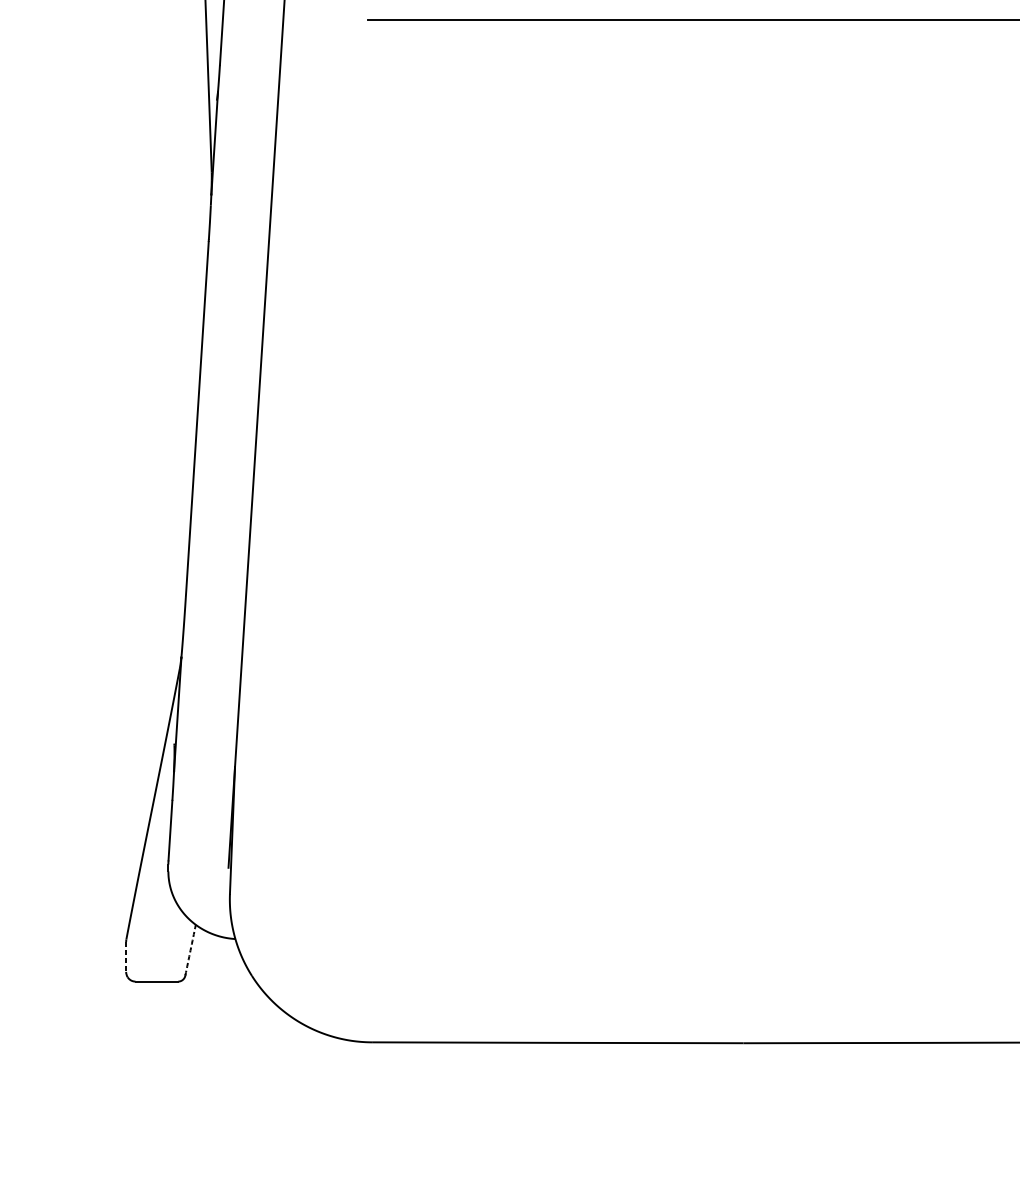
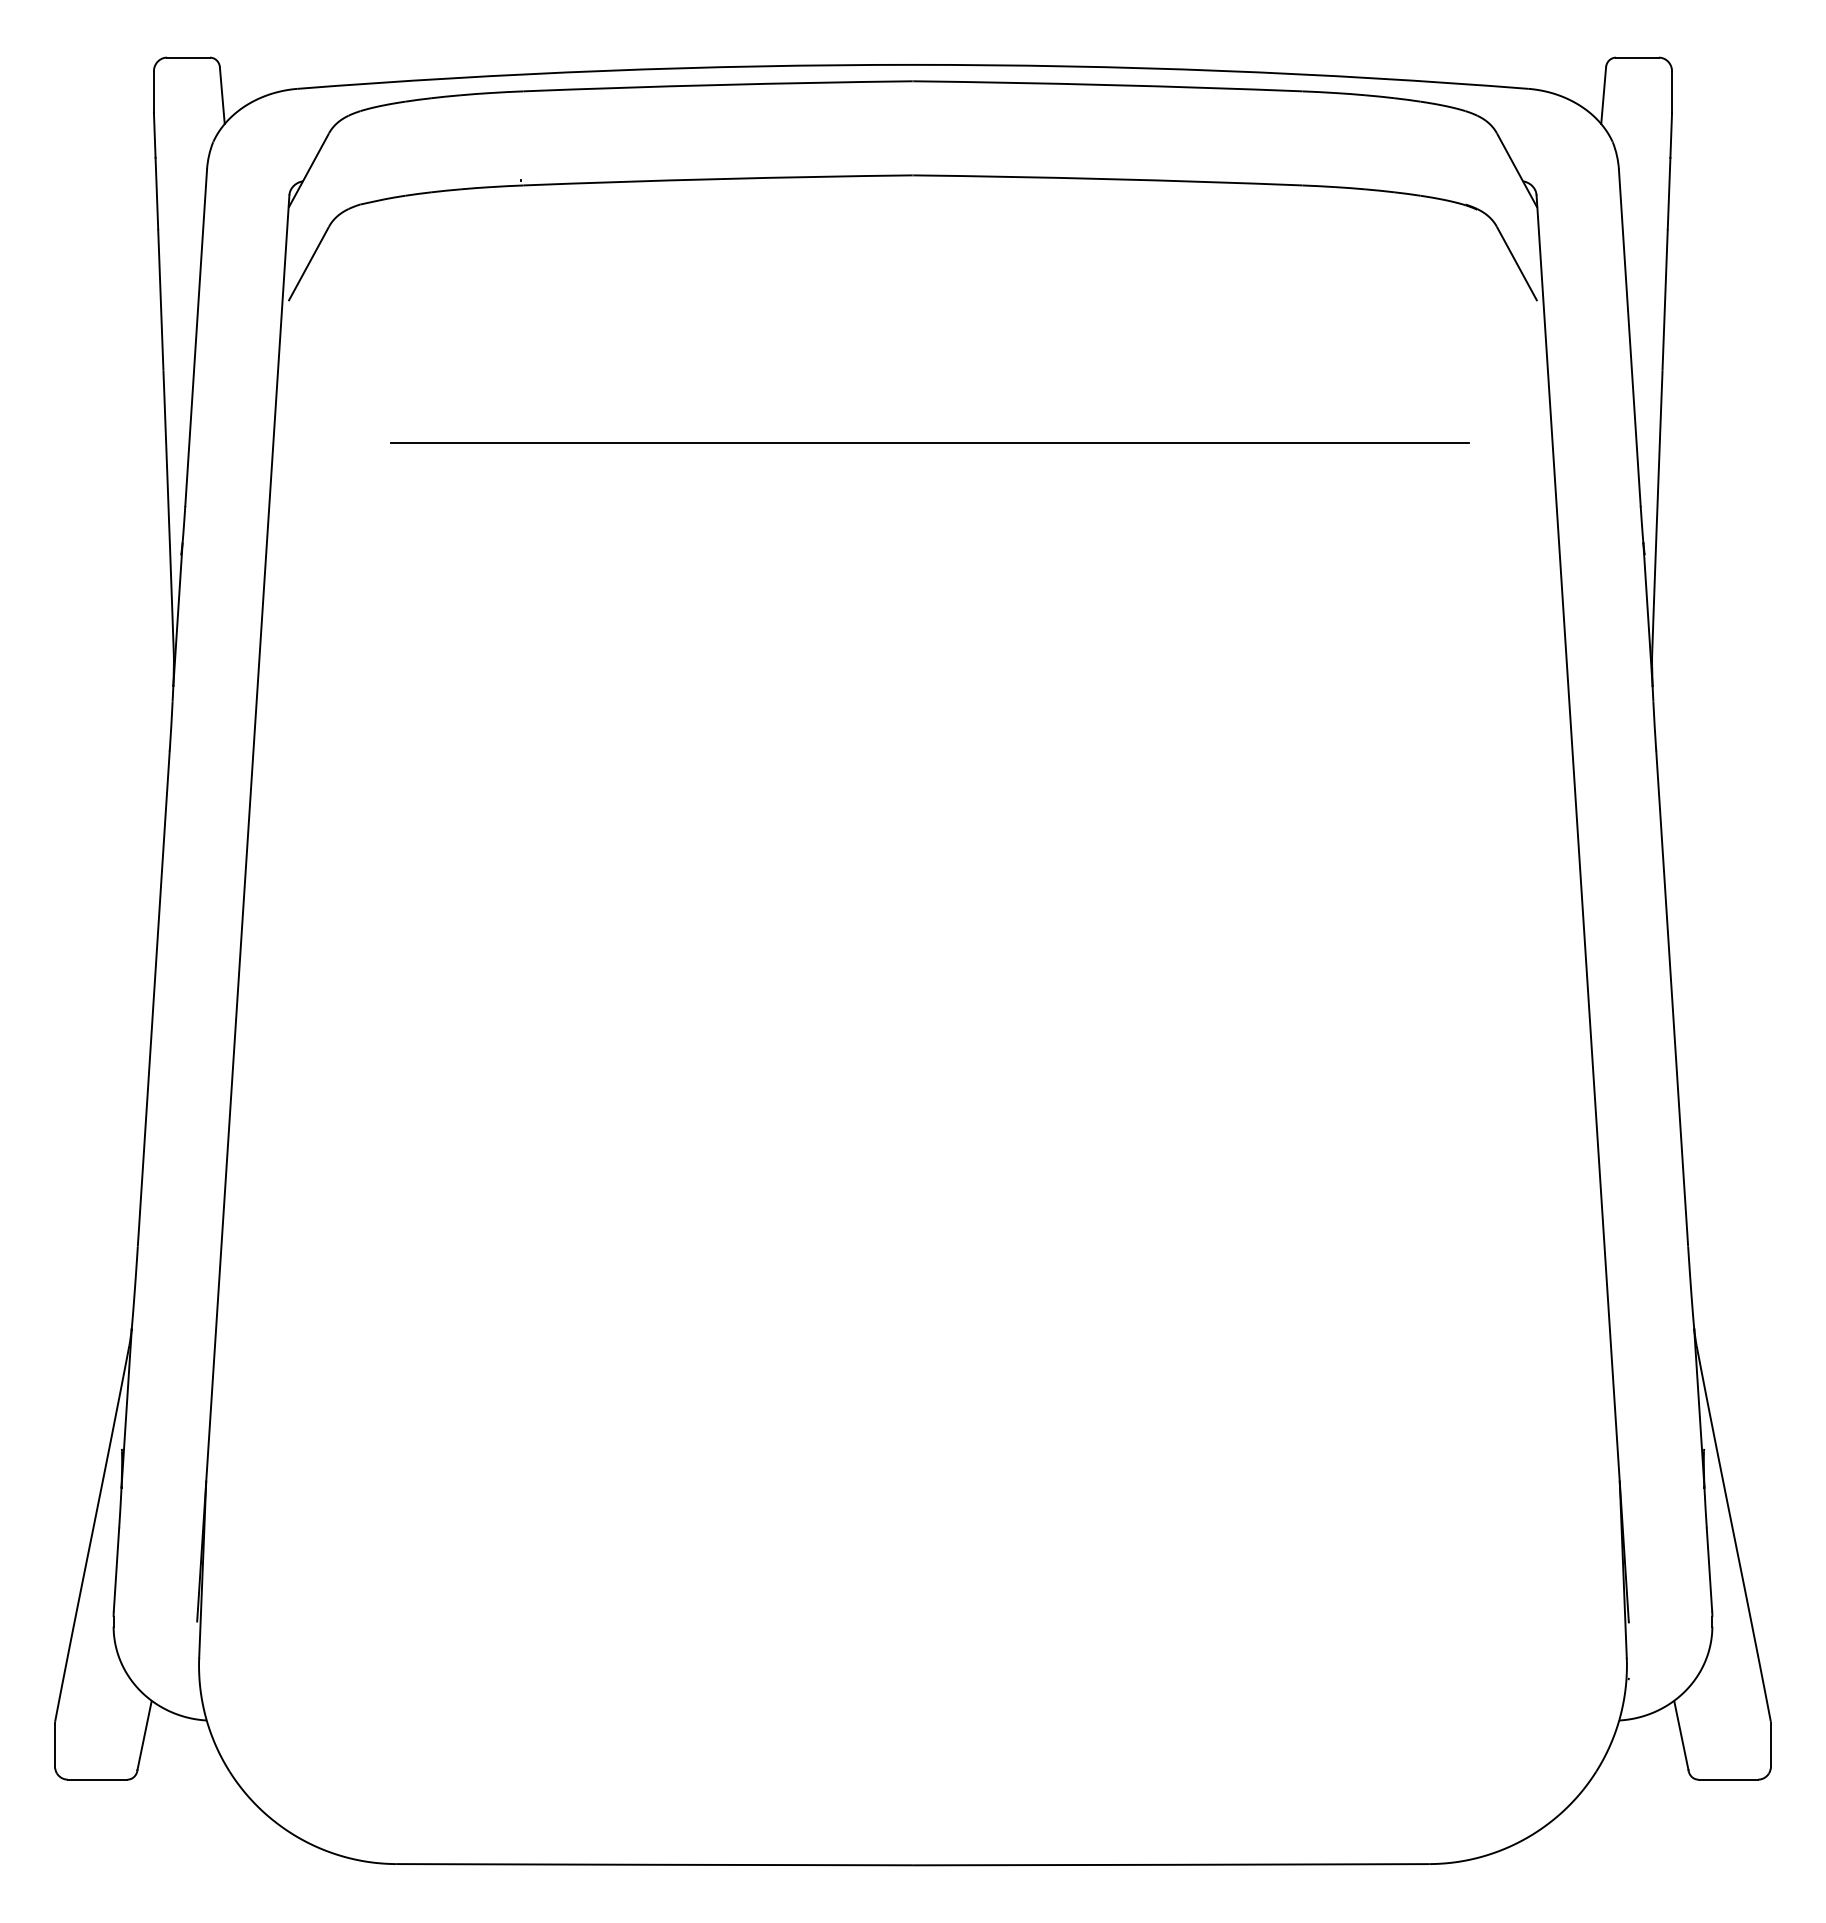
arc: (190, 950) -> (144, 1736), dashed -> solid
line: (125, 957) -> (54, 1745), dashed -> solid

